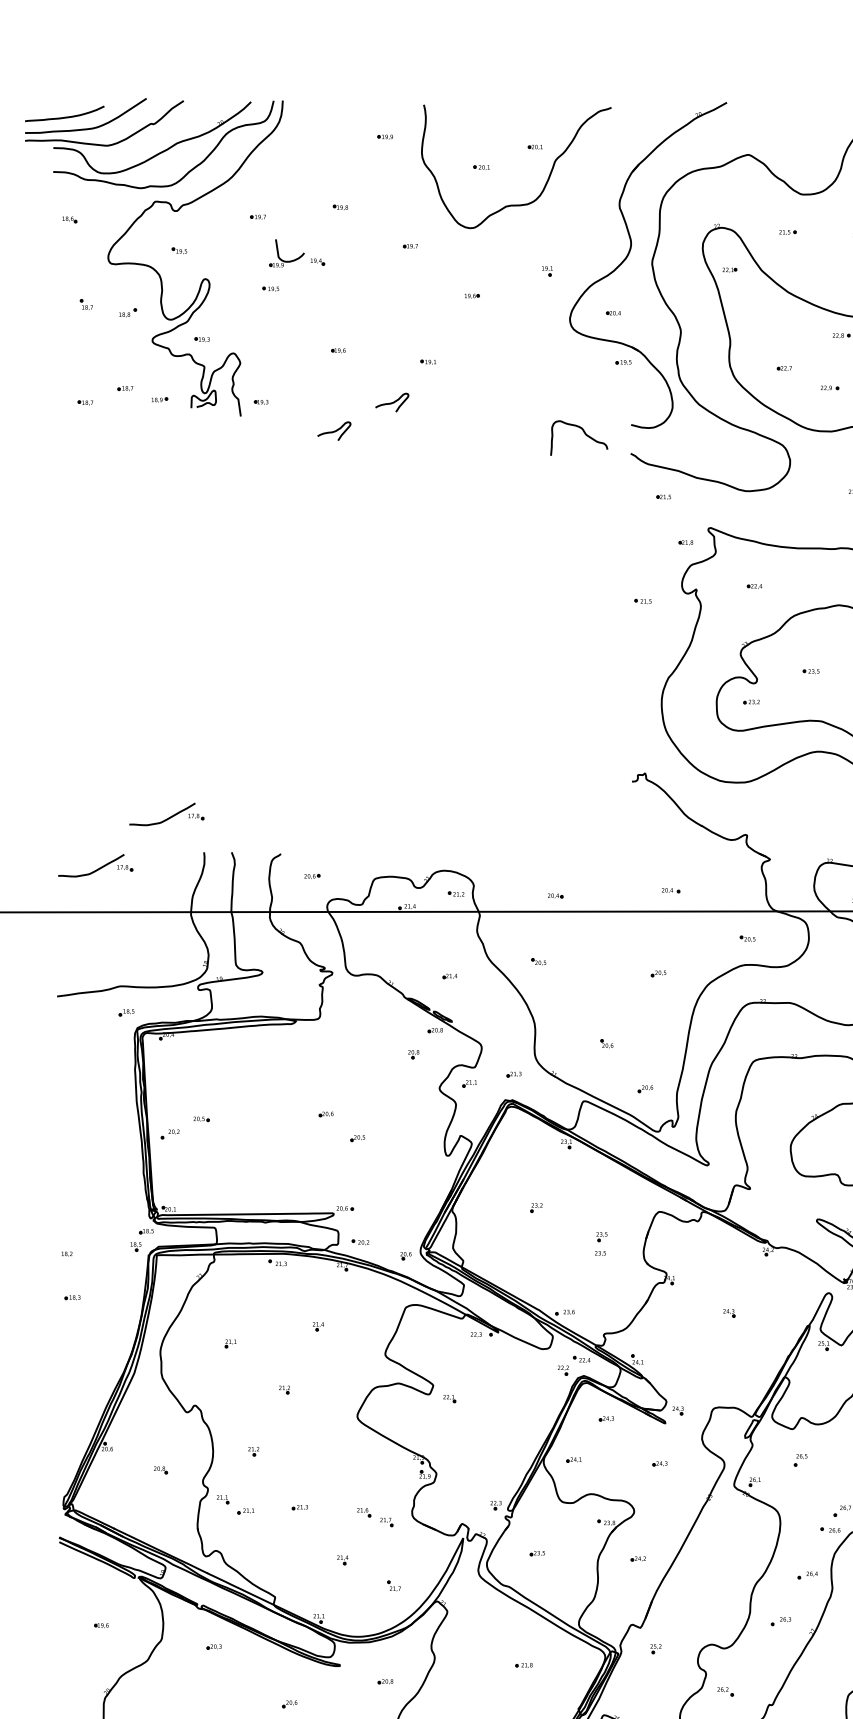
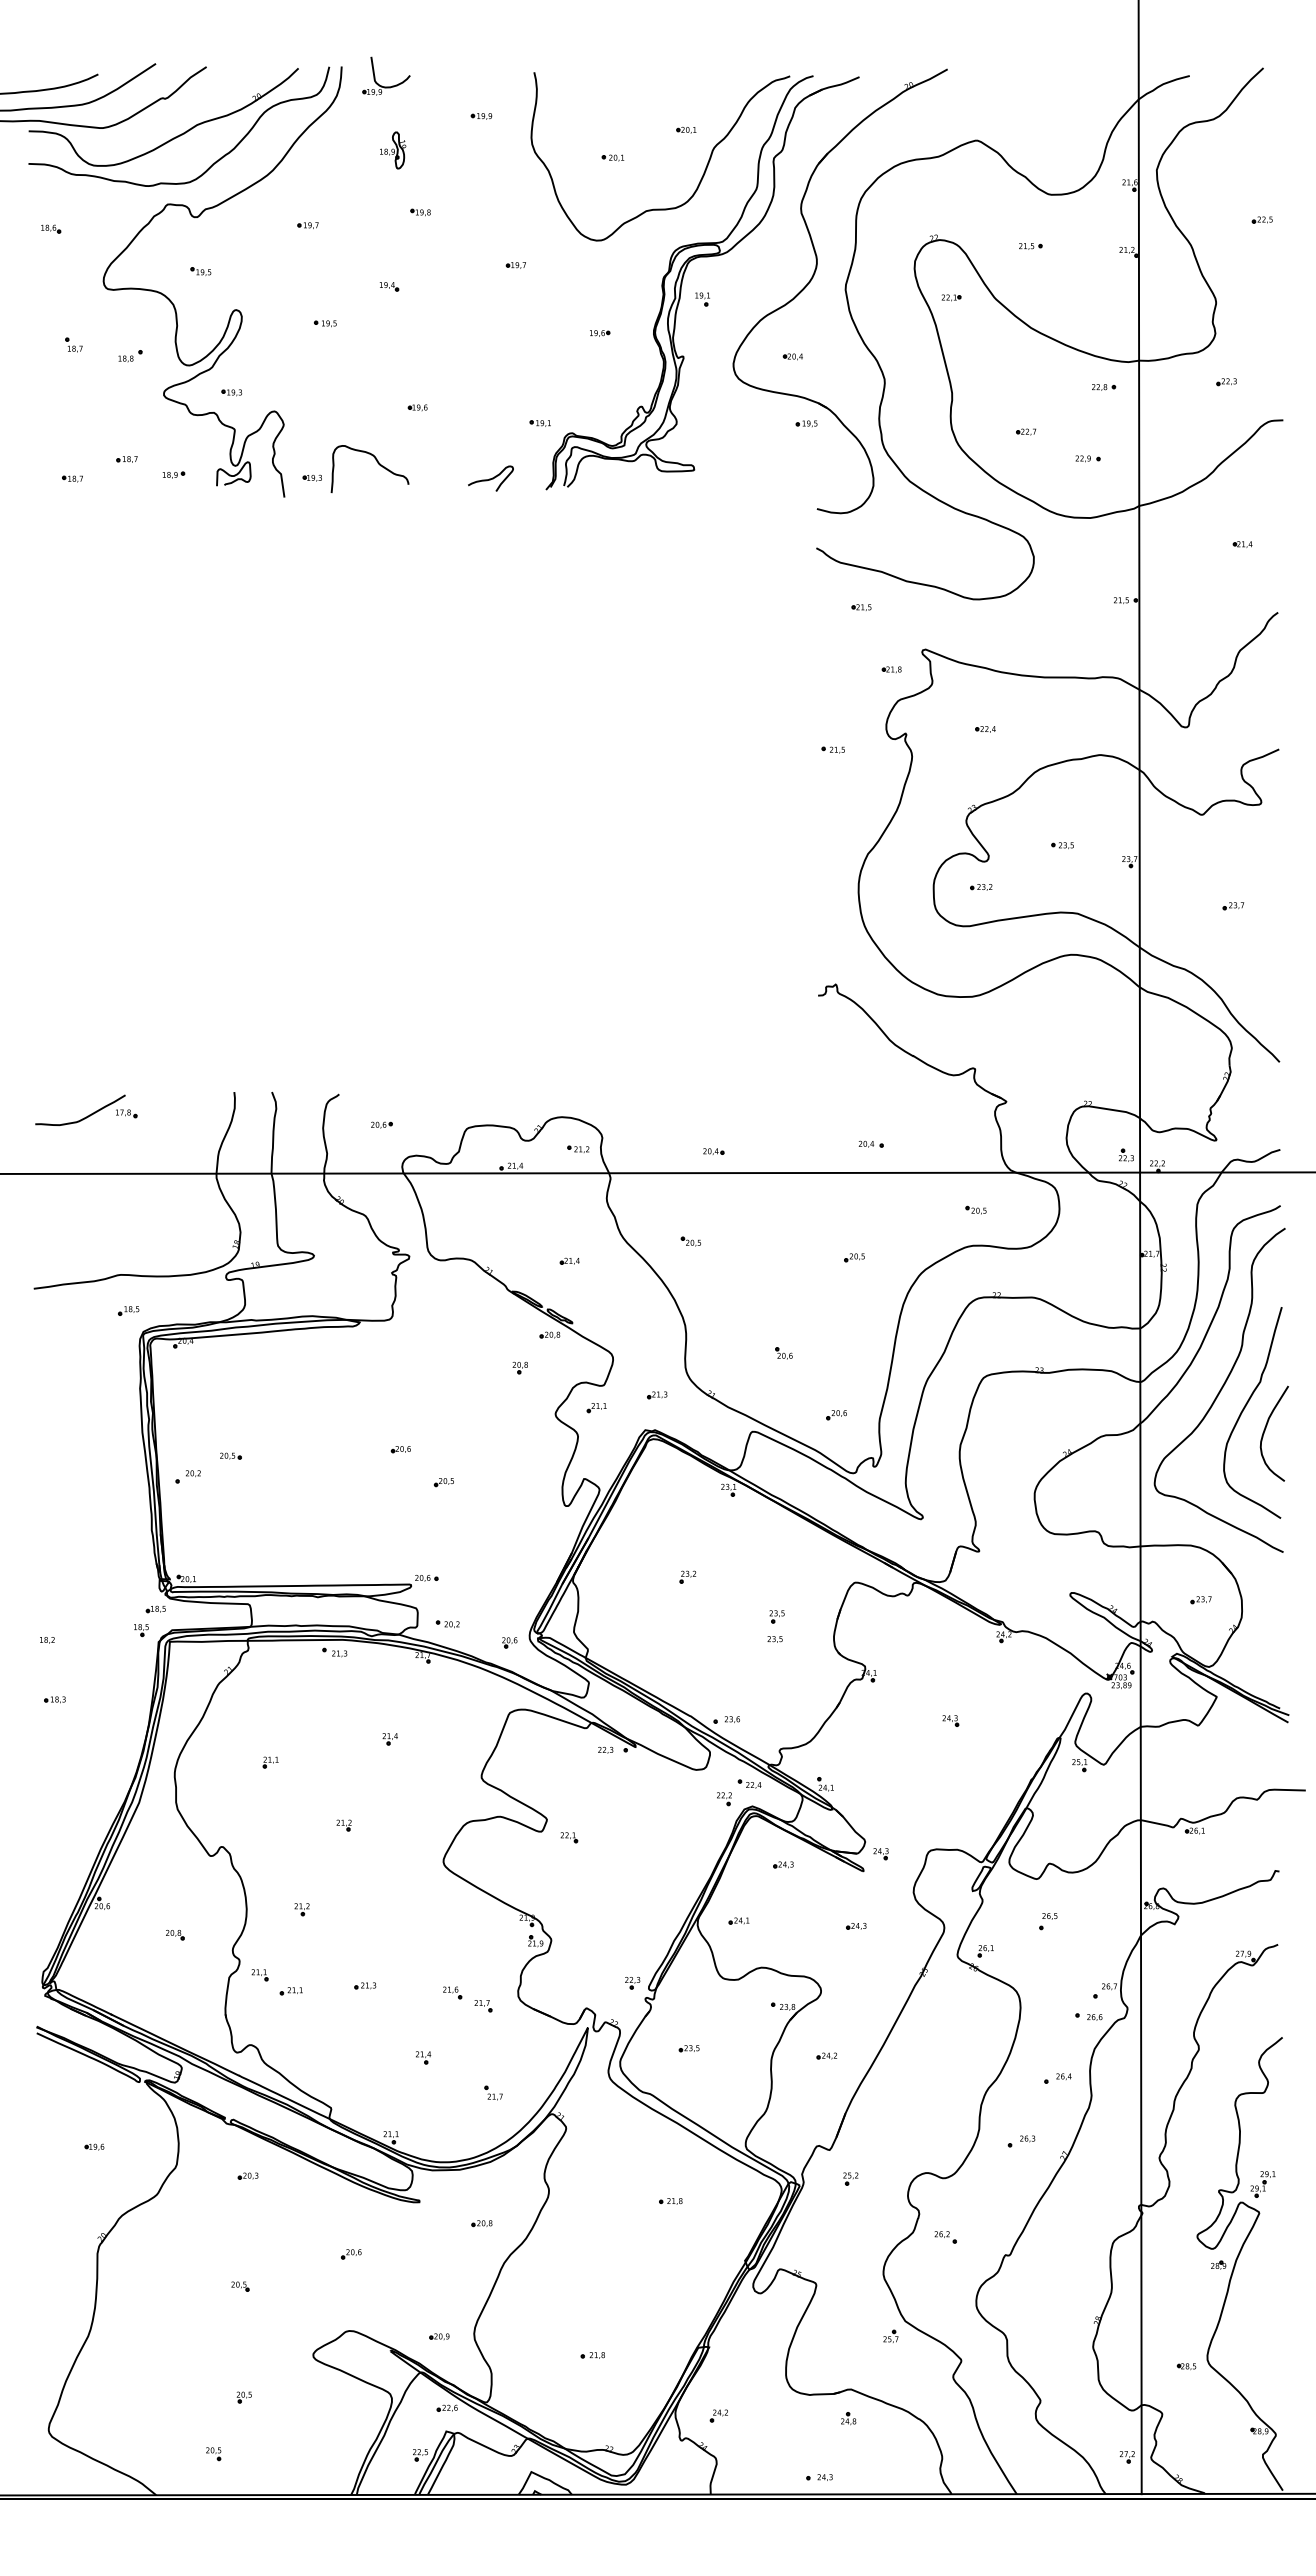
part: (320, 162) -> (393, 150), added
part: (533, 256) -> (683, 279), added
part: (284, 260) -> (382, 85), moved
curve: (333, 431) -> (411, 517), removed
curve: (584, 434) -> (377, 463), moved
part: (166, 813) -> (183, 1039), removed

